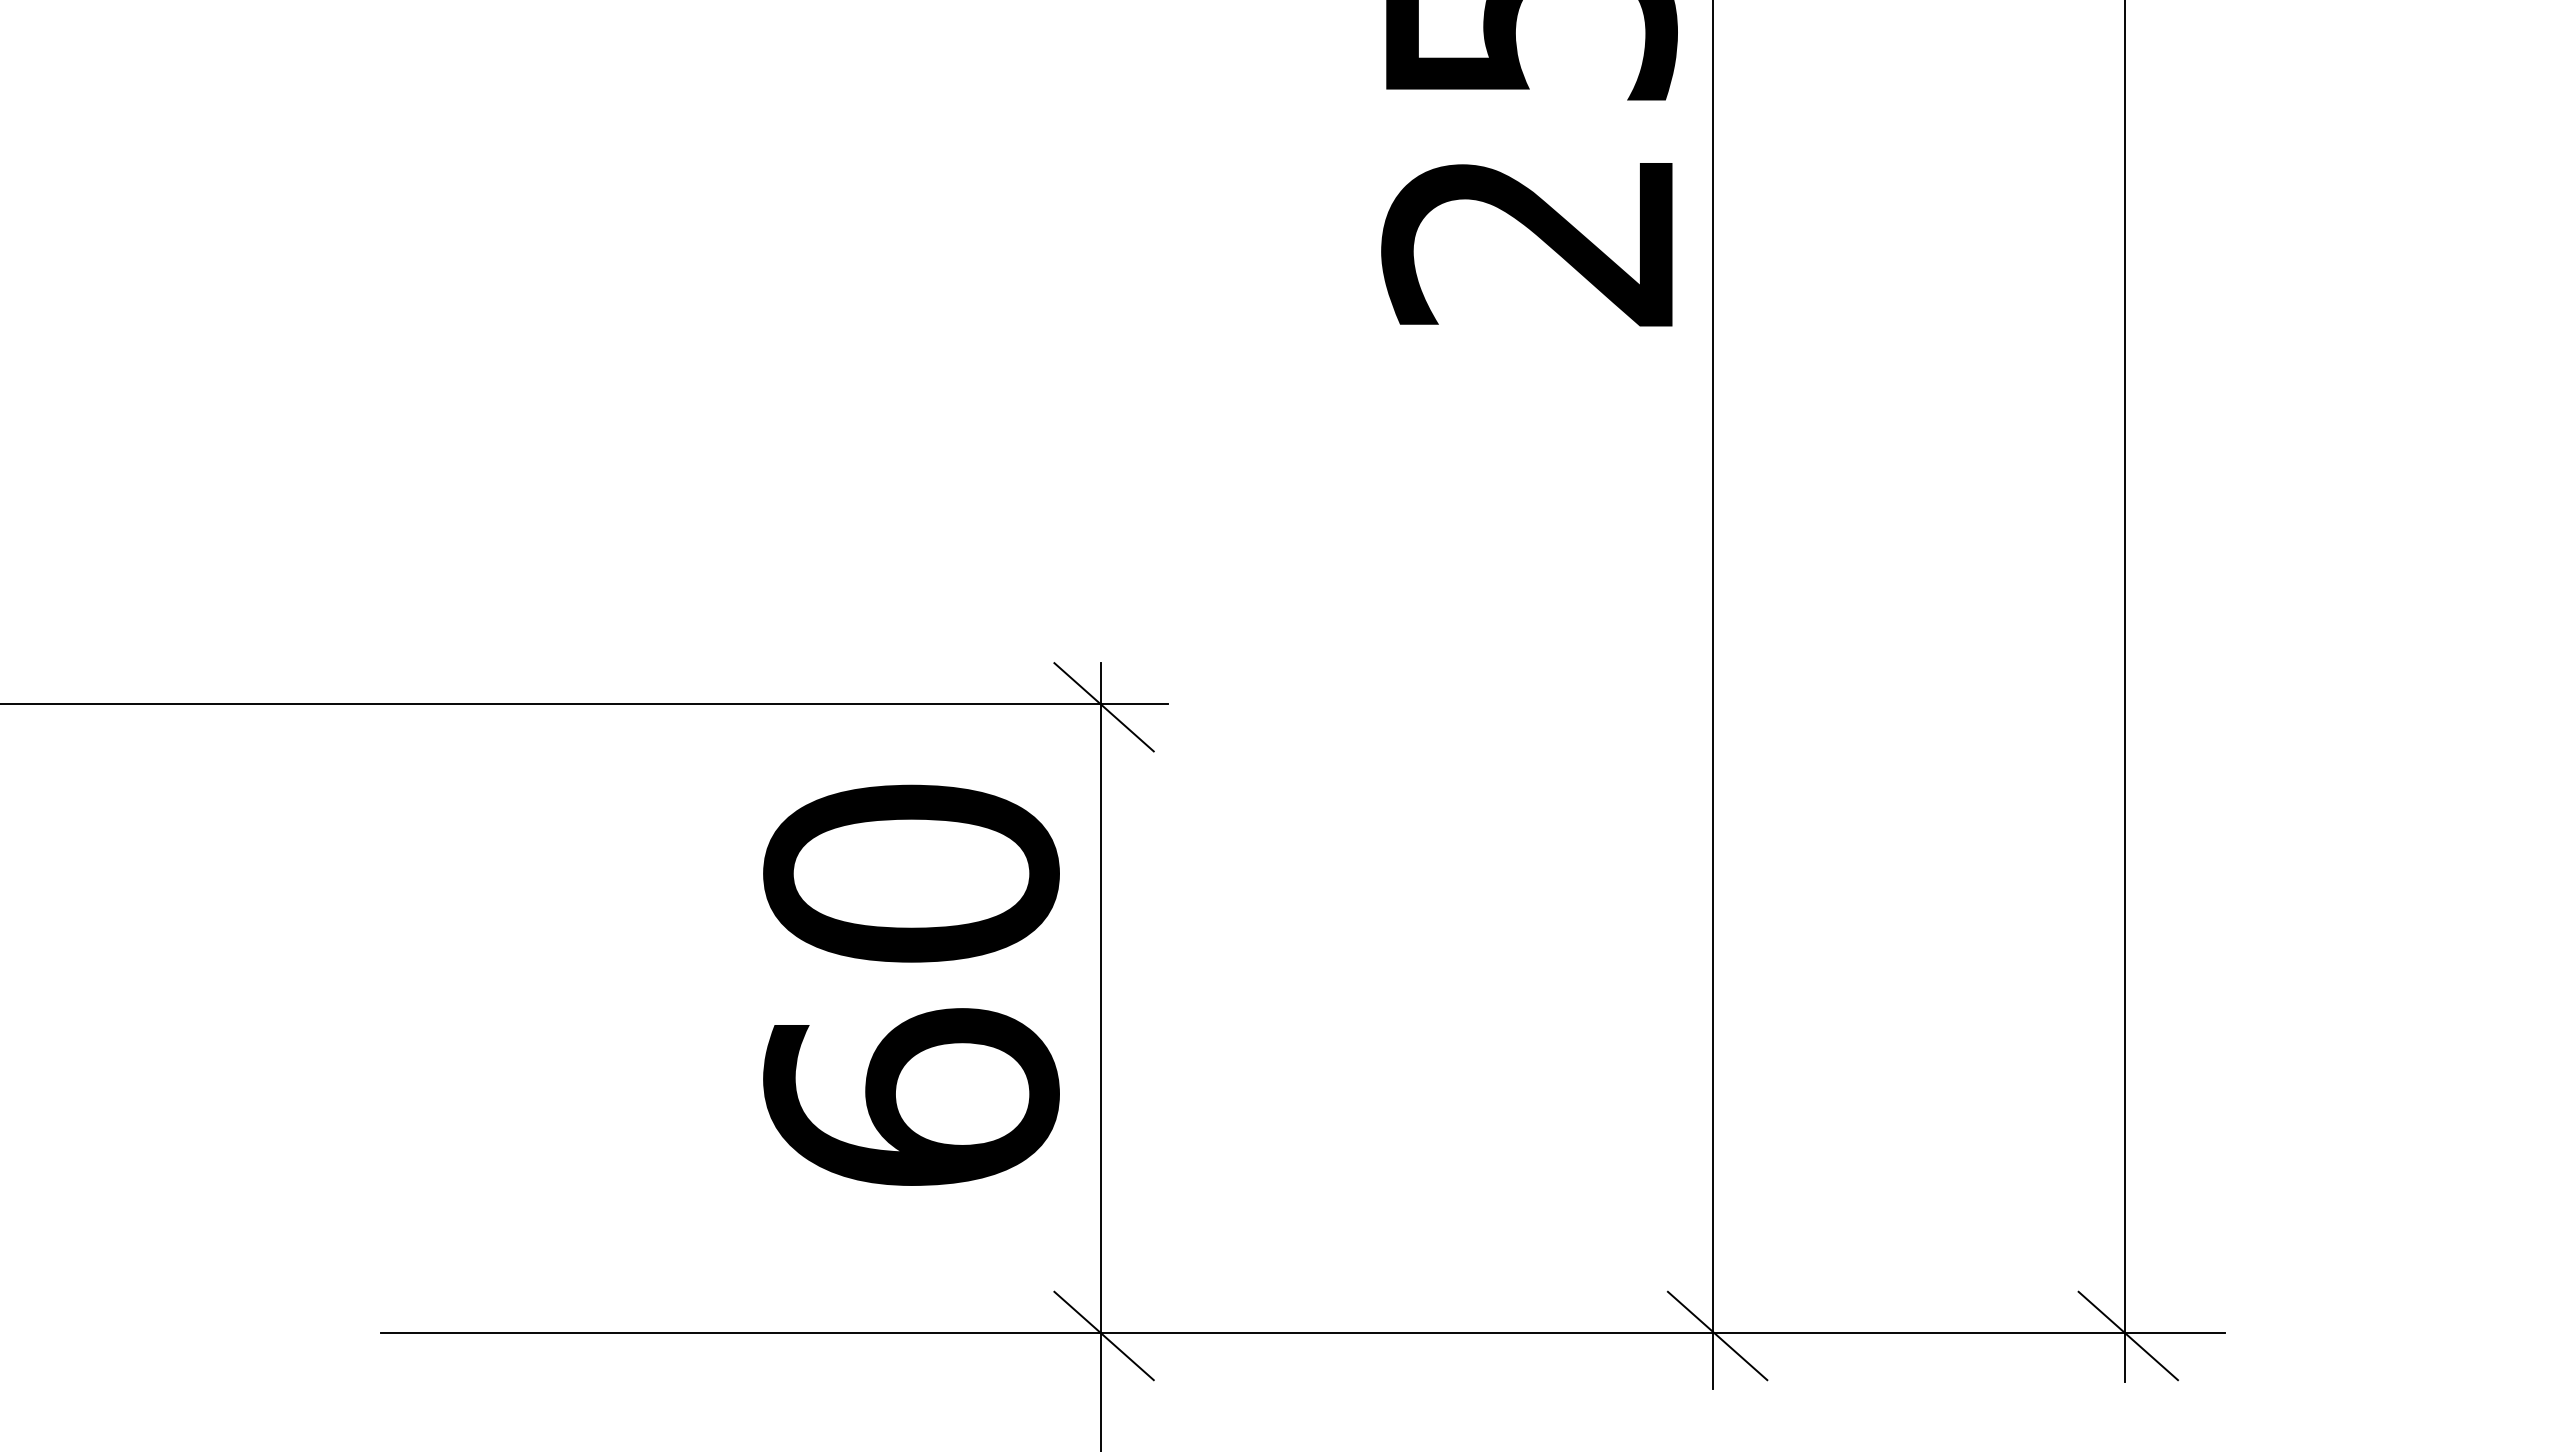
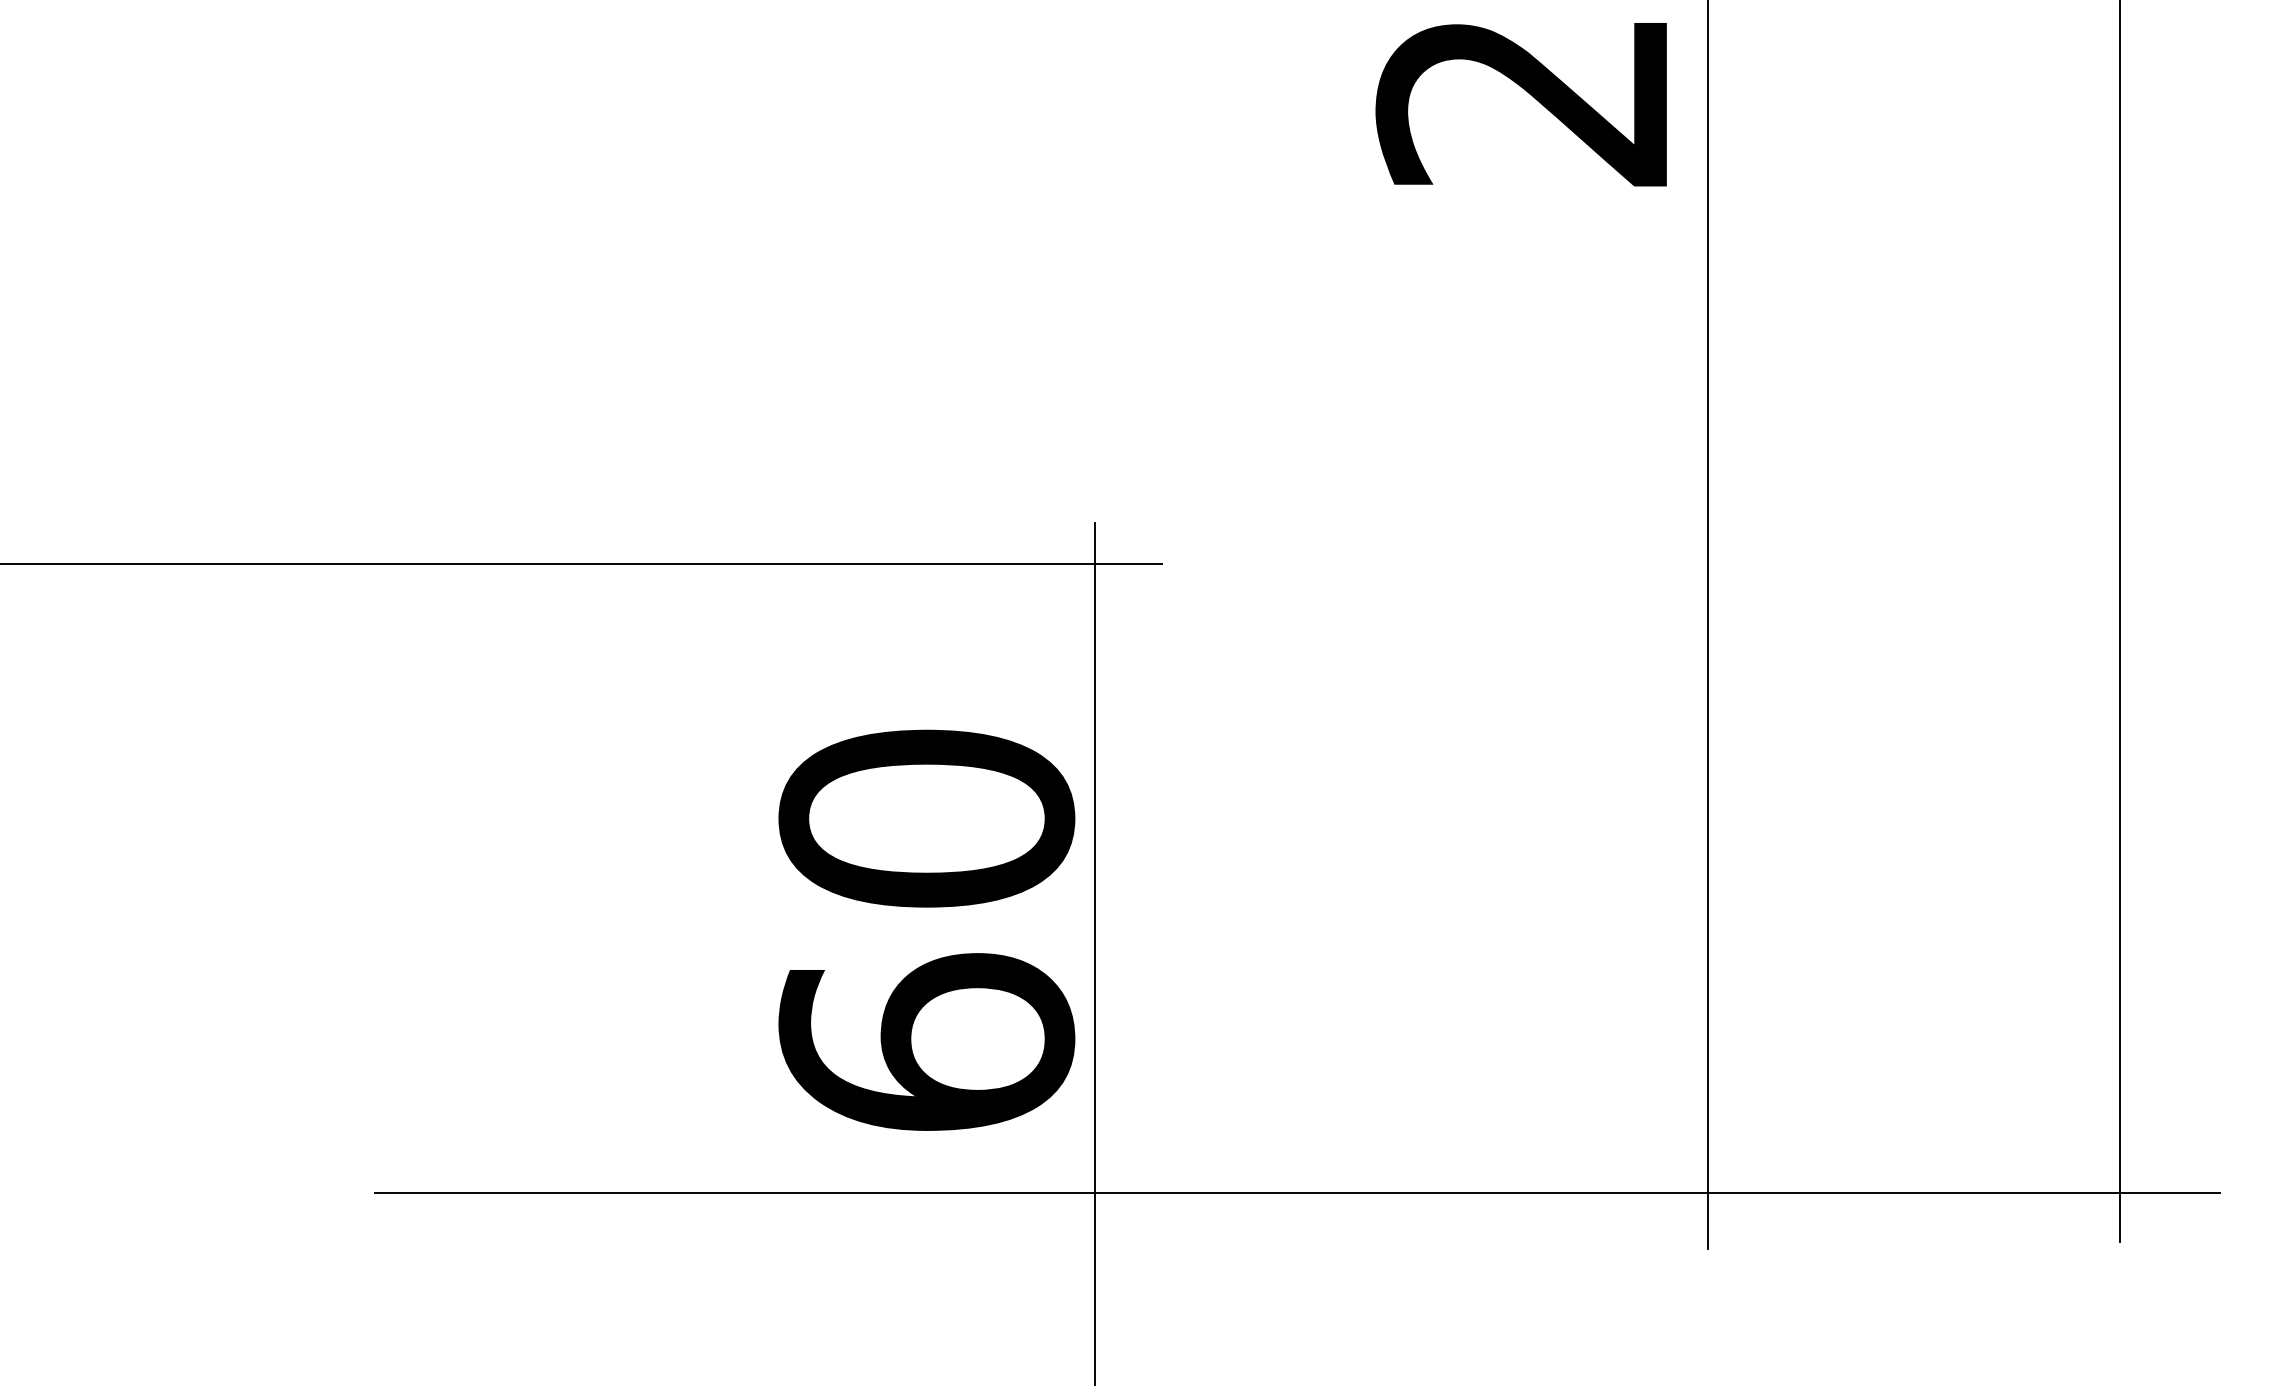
line: (1103, 707) -> (1097, 567), removed
text: (911, 984) -> (926, 929), moved
line: (1103, 1335) -> (1097, 1195), removed
line: (1717, 1335) -> (1711, 1195), removed
line: (2128, 1335) -> (2122, 1195), removed

